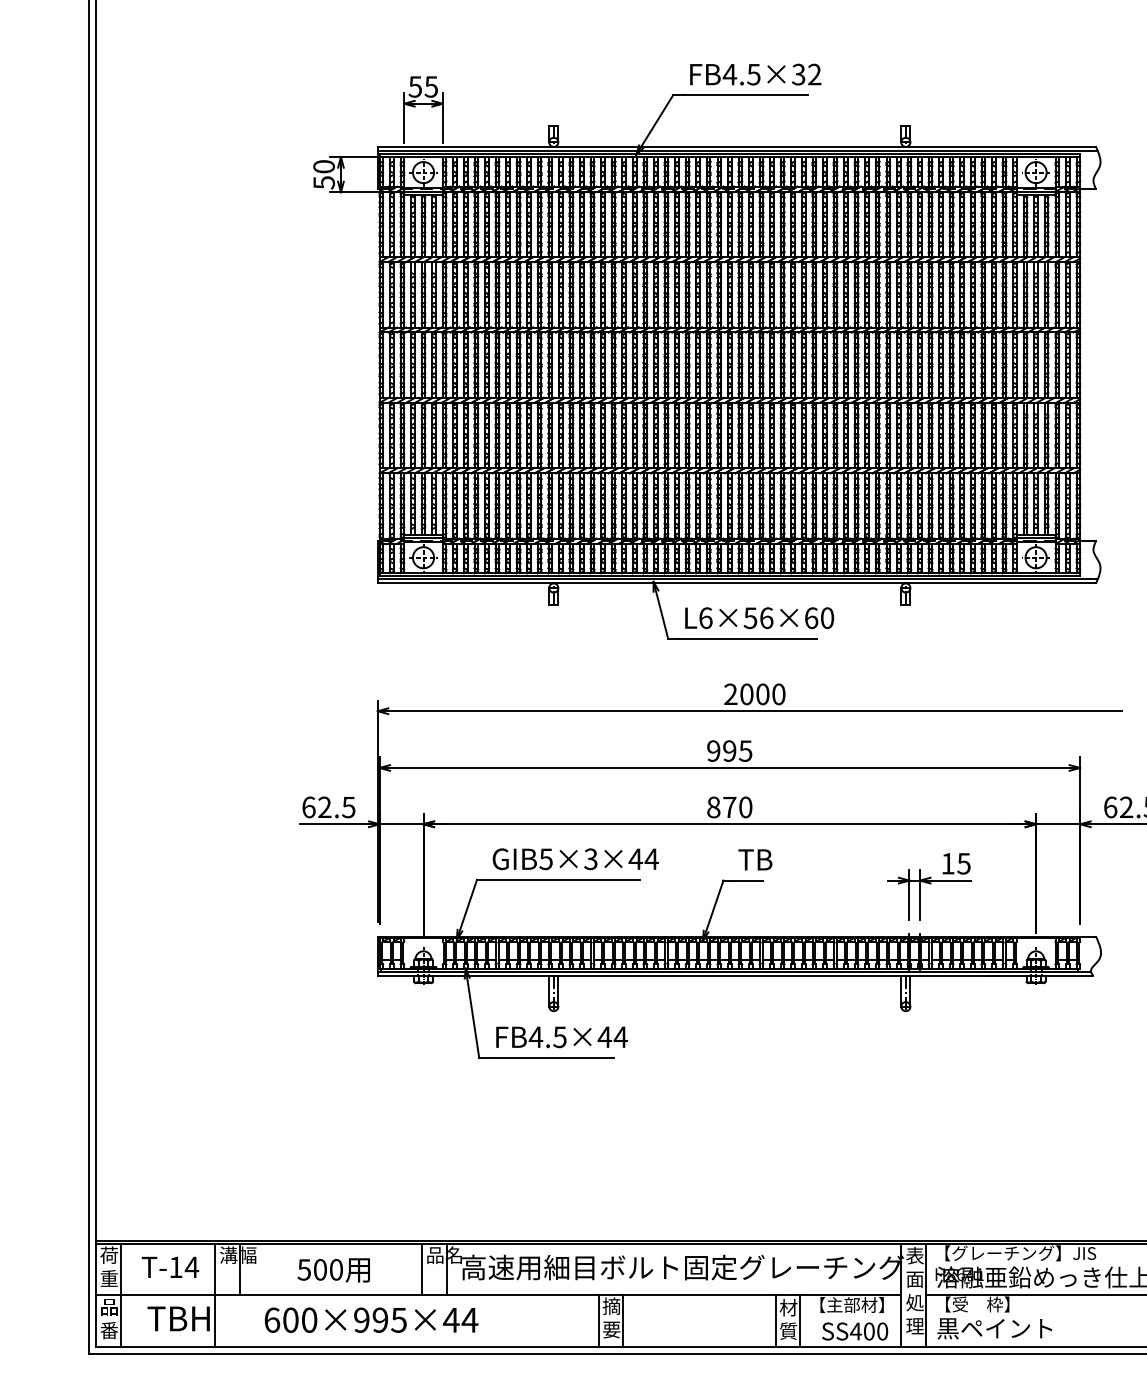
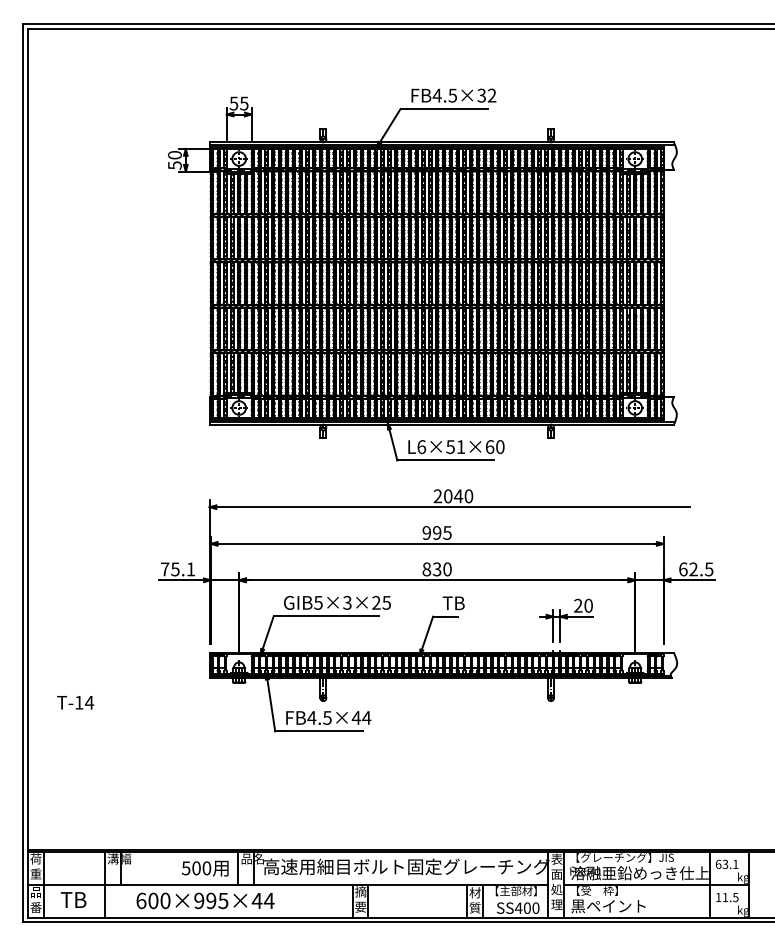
text: (767, 618) -> (461, 447), L6×56×60 -> L6×51×60
text: (762, 694) -> (458, 496), 2000 -> 2040
text: (328, 807) -> (177, 569), 62.5 -> 75.1
text: (728, 807) -> (436, 569), 870 -> 830
text: (643, 858) -> (381, 602), GIB5×3×44 -> GIB5×3×25
text: (956, 863) -> (583, 605), 15 -> 20
text: (170, 1267) -> (75, 702), moved
text: (332, 1270) -> (204, 868), moved
text: (199, 1318) -> (94, 899), TBH -> TB

